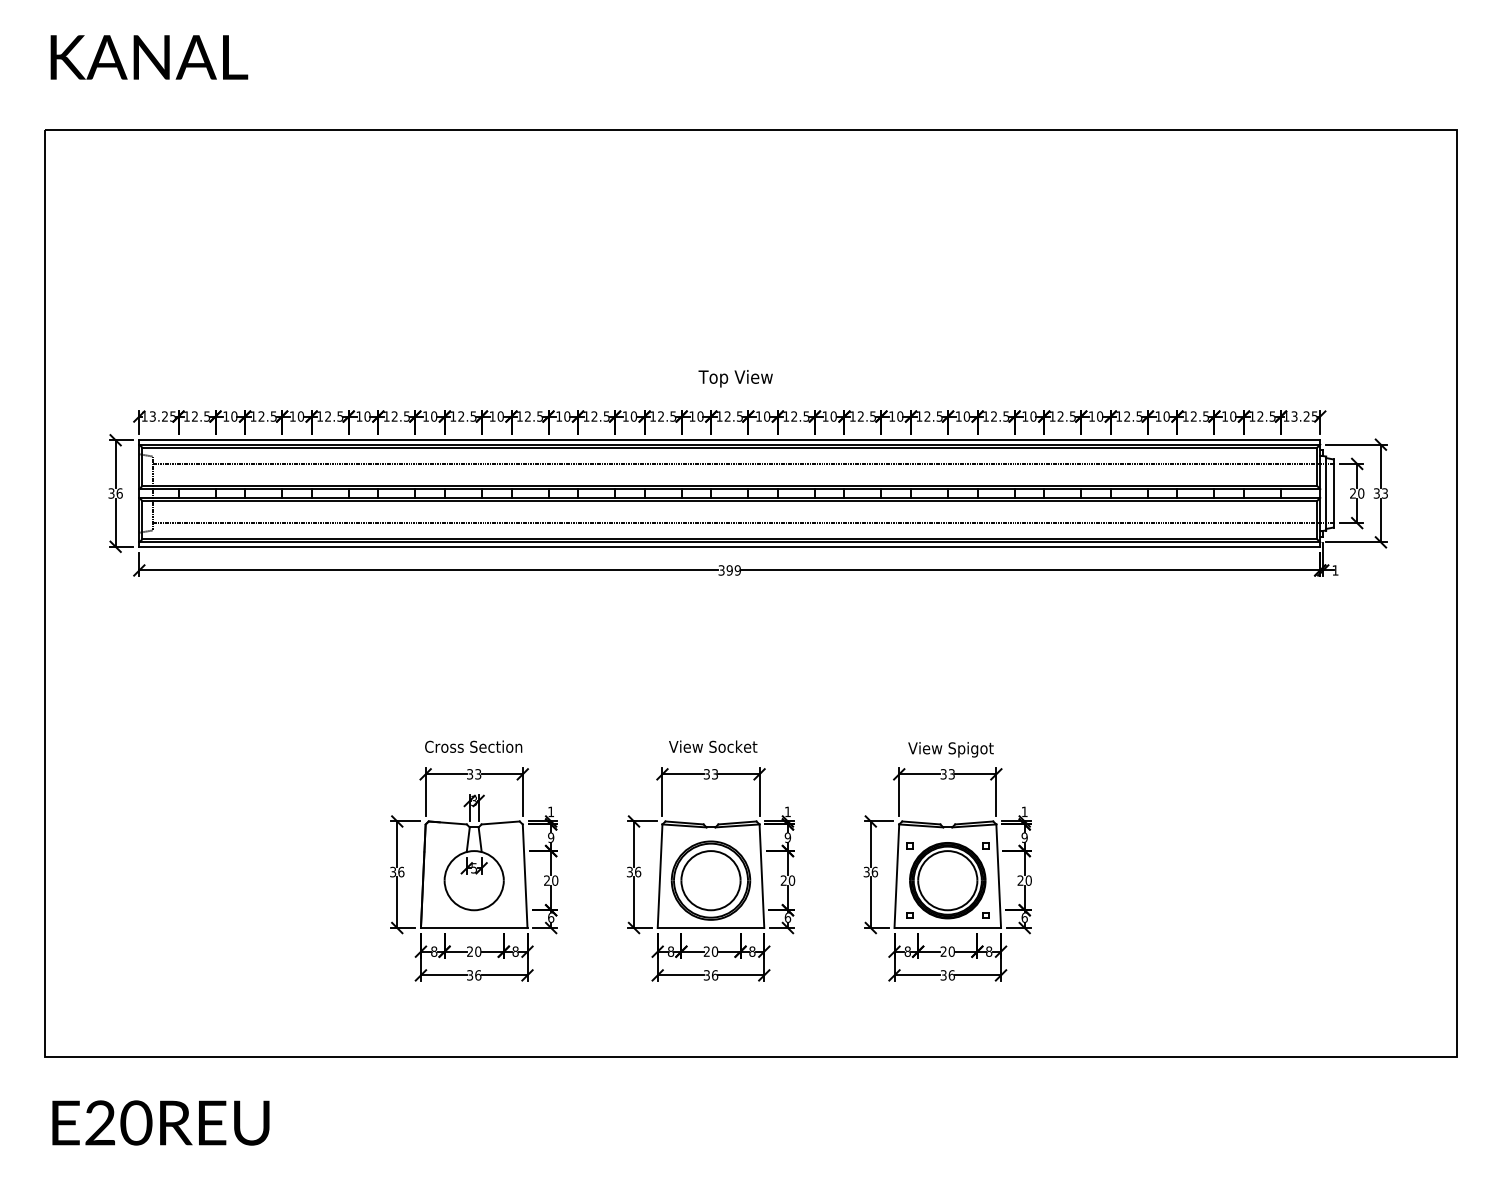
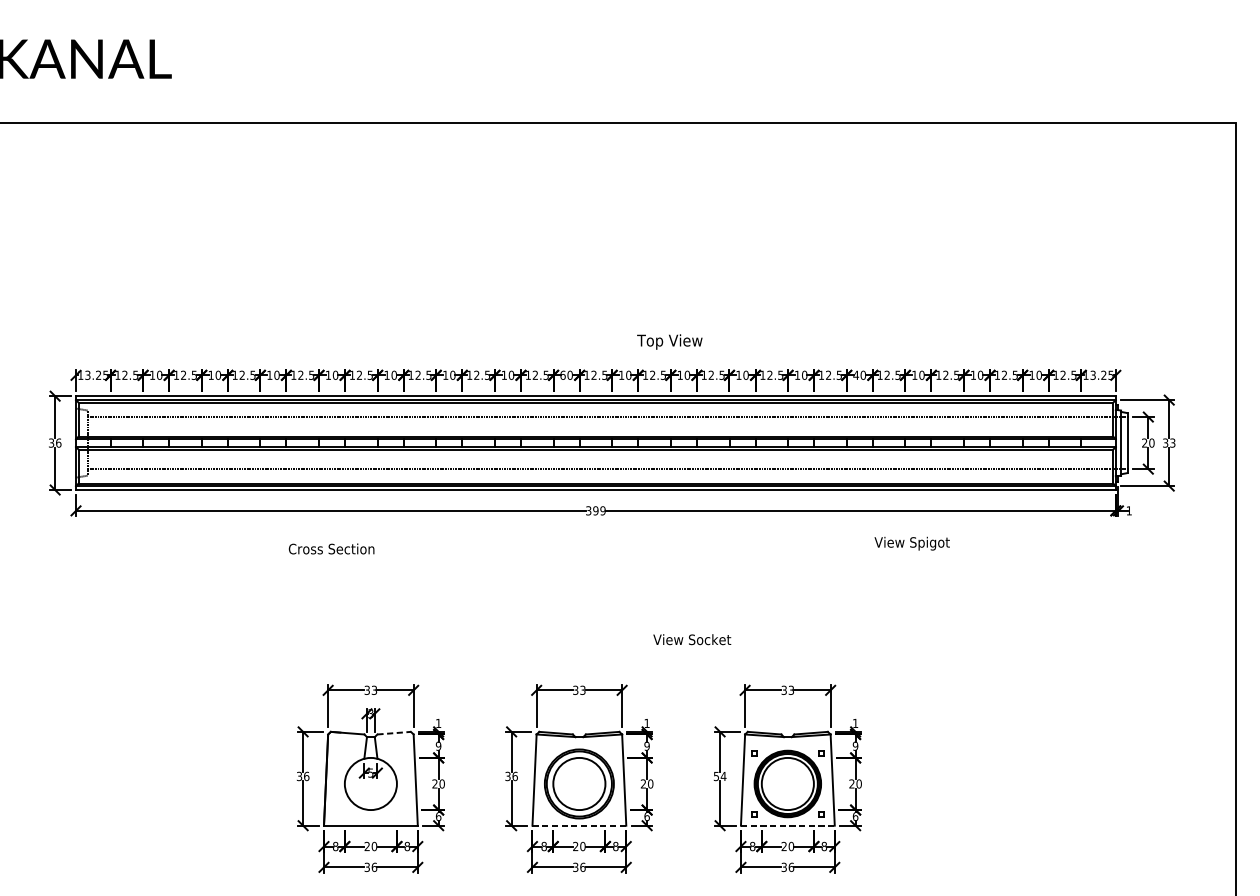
text: (735, 378) -> (669, 341), moved
text: (692, 416) -> (563, 375), 10 -> 60
text: (1025, 416) -> (856, 375), 10 -> 40
text: (473, 746) -> (331, 548), moved
text: (713, 746) -> (692, 639), moved
text: (950, 749) -> (911, 543), moved
line: (501, 822) -> (394, 732), solid -> dashed
text: (871, 871) -> (720, 775), 36 -> 54
line: (711, 928) -> (579, 826), solid -> dashed
line: (948, 928) -> (788, 826), solid -> dashed

